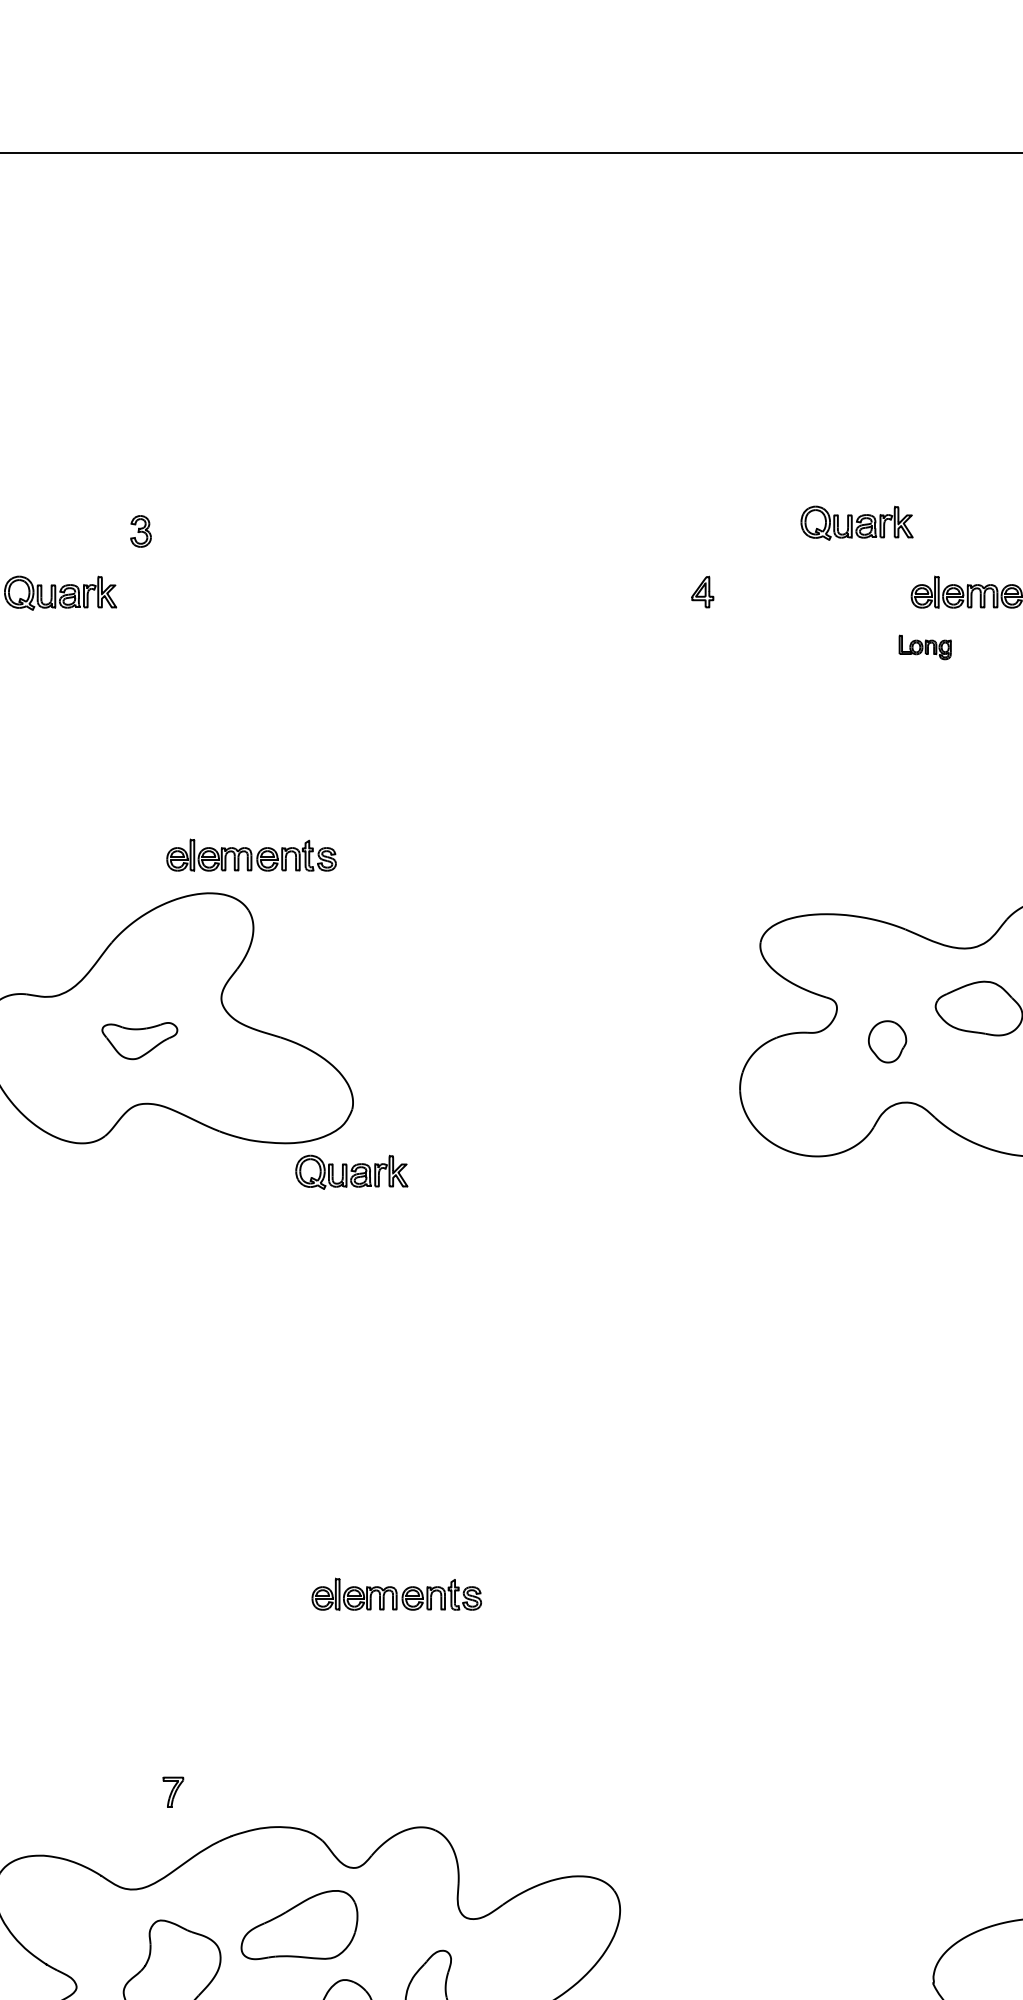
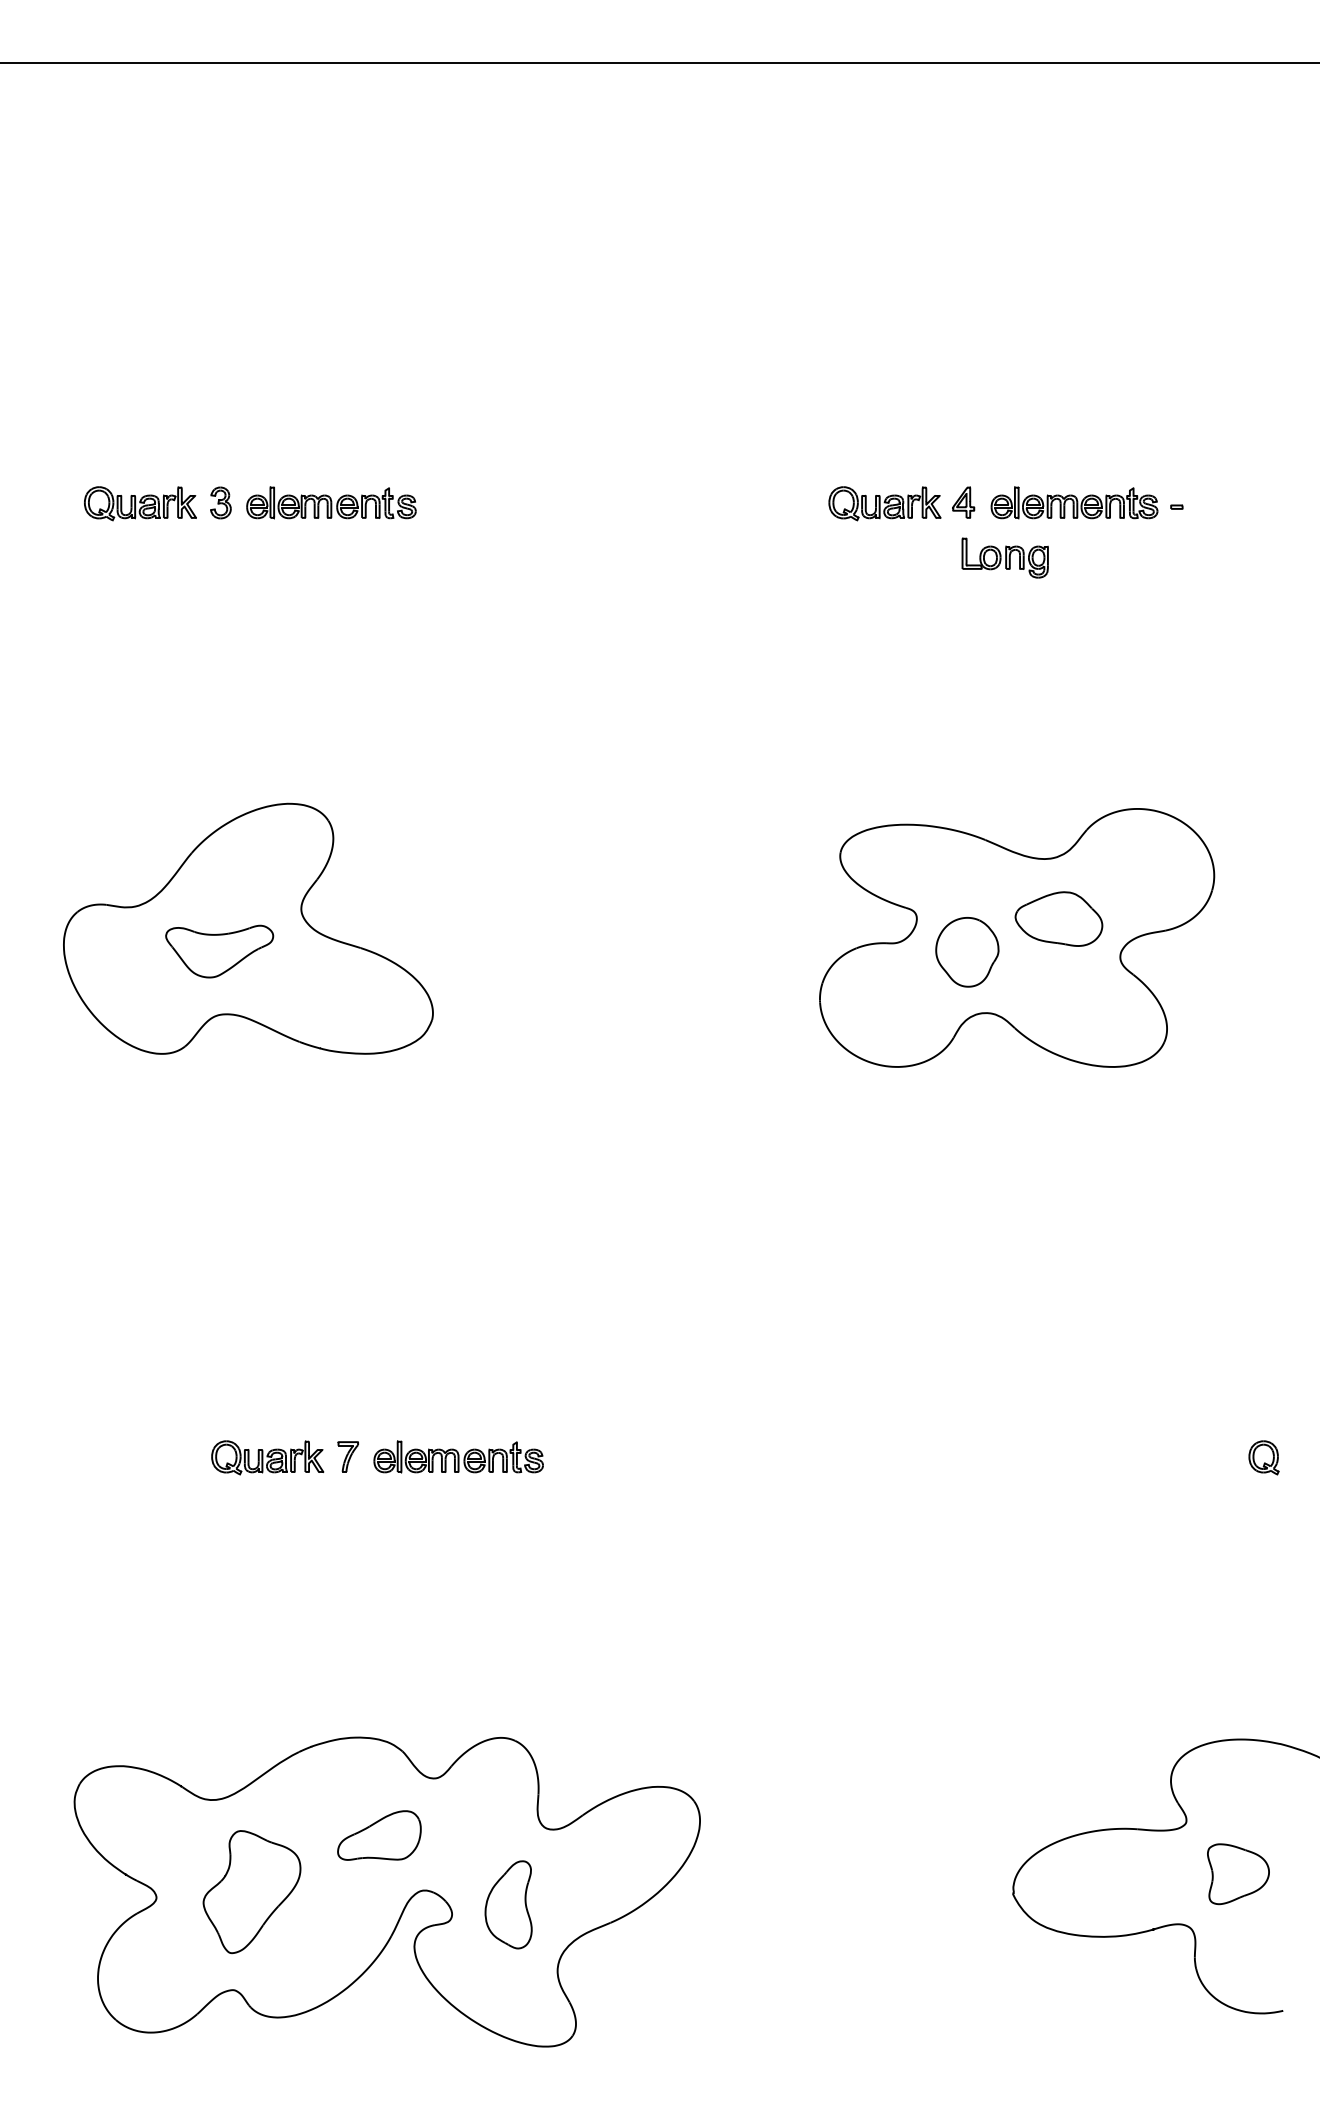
part: (856, 522) -> (884, 503), moved
part: (140, 530) -> (220, 502), moved
part: (702, 591) -> (963, 502), moved
part: (924, 646) -> (1004, 557), size x1.67
part: (251, 854) -> (331, 502), moved
part: (139, 1040) -> (219, 951), size x1.43
part: (887, 1041) -> (967, 952), size x1.67
part: (351, 1171) -> (267, 1457), moved
part: (396, 1593) -> (458, 1456), moved
part: (172, 1791) -> (347, 1456), moved
part: (299, 1924) -> (379, 1835), size x0.71

